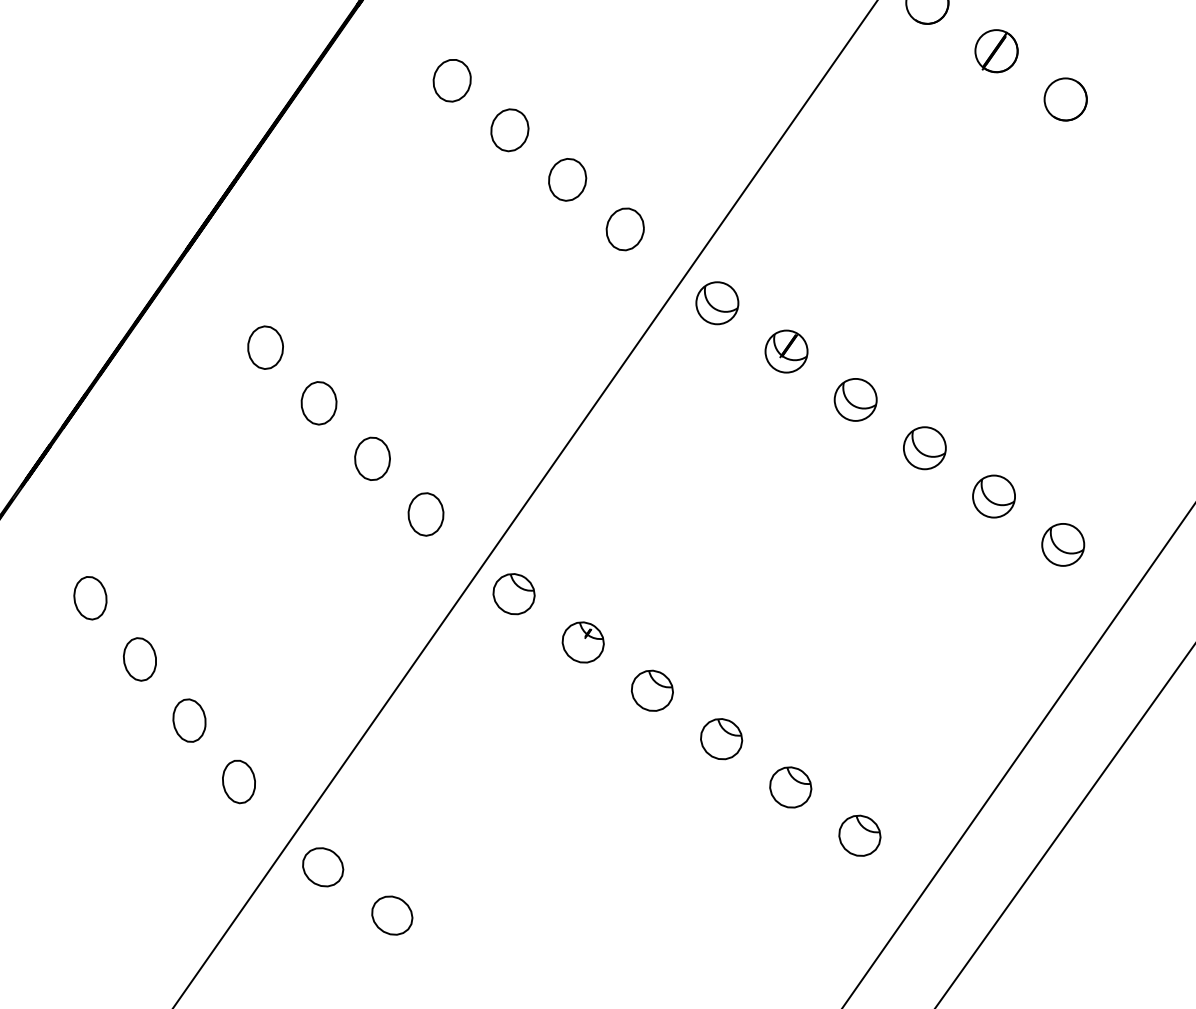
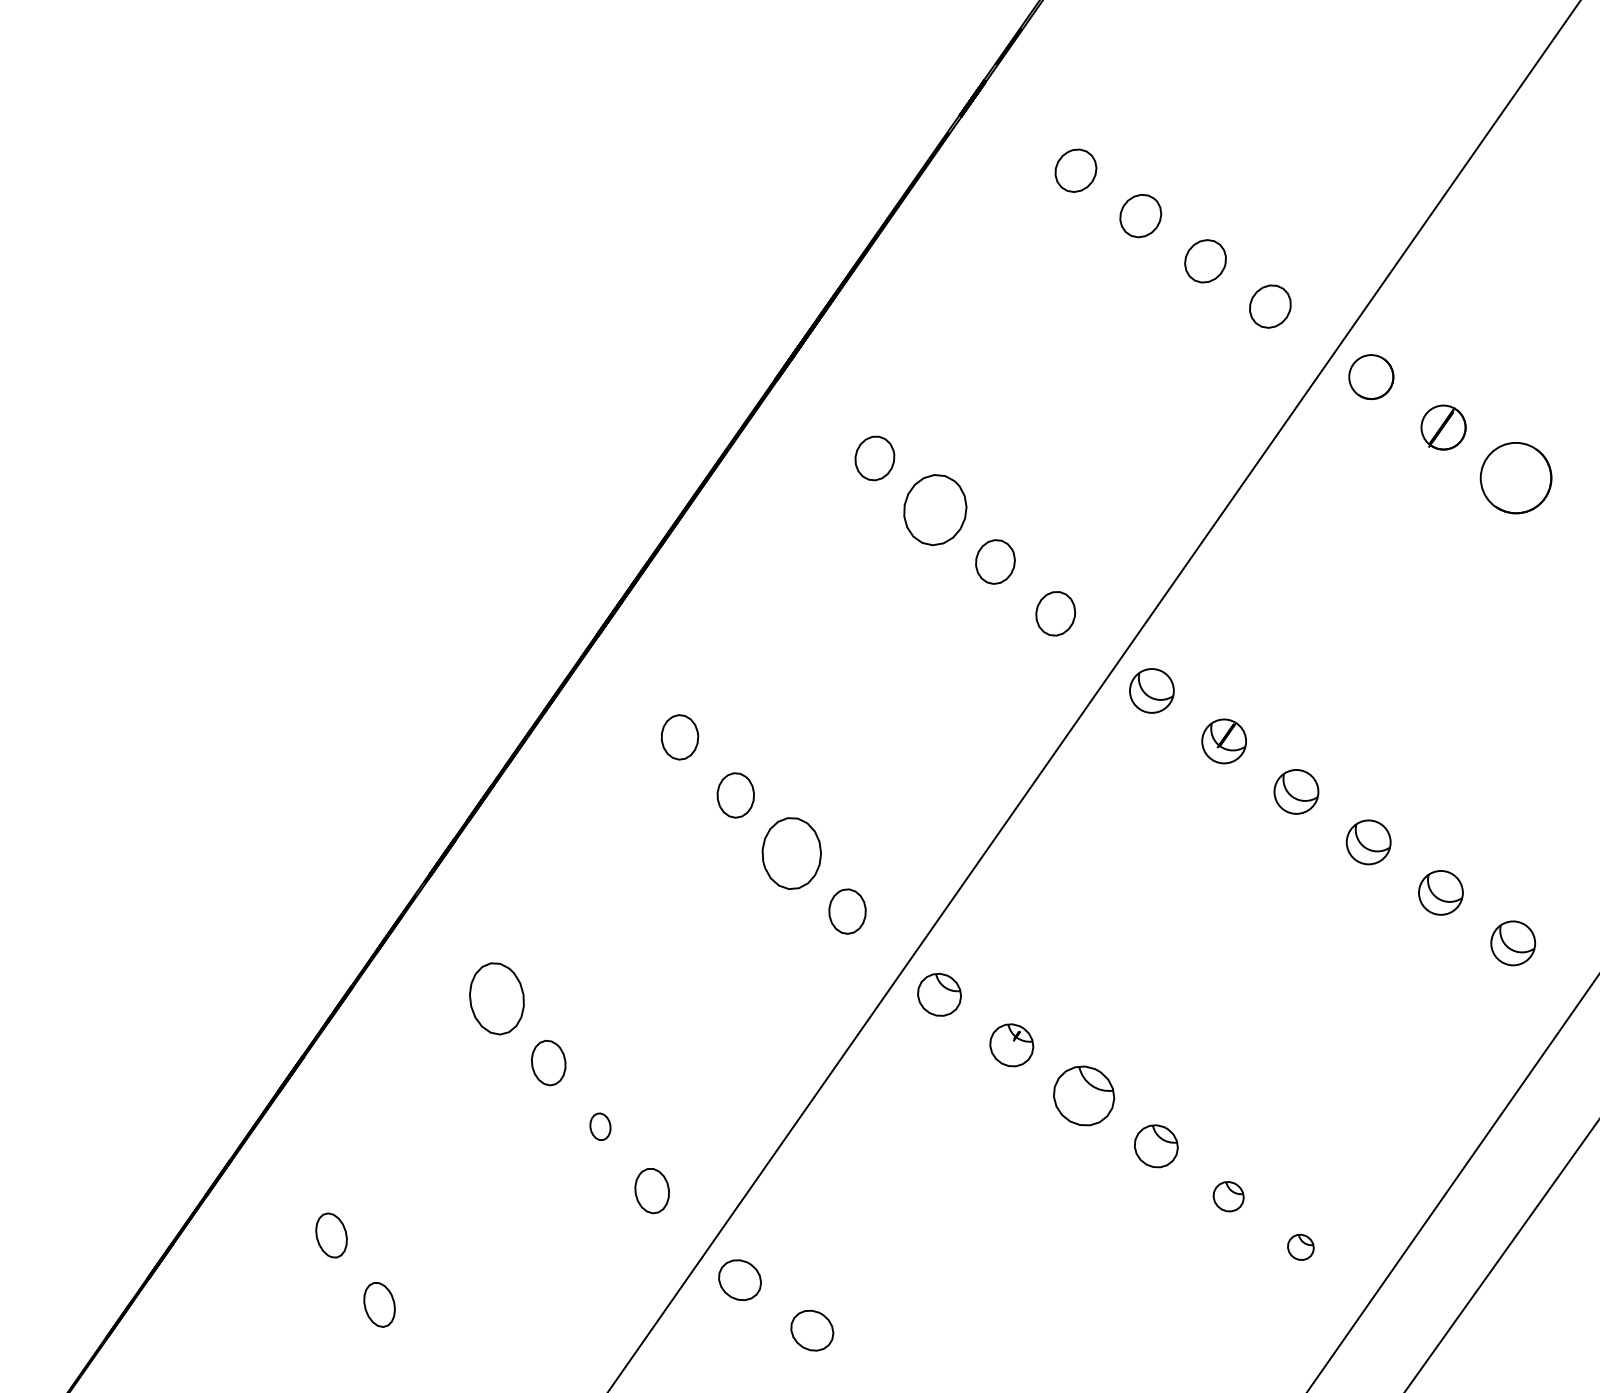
circle: (1065, 98) -> (1515, 477), size x1.6
part: (509, 130) -> (934, 510), size x1.6
part: (372, 458) -> (791, 853), size x1.6
part: (90, 598) -> (496, 999), size x1.6
part: (651, 690) -> (1083, 1095), size x1.4
part: (189, 720) -> (600, 1126), size x0.6
part: (790, 787) -> (1228, 1196), size x0.7
part: (859, 835) -> (1300, 1247), size x0.6

